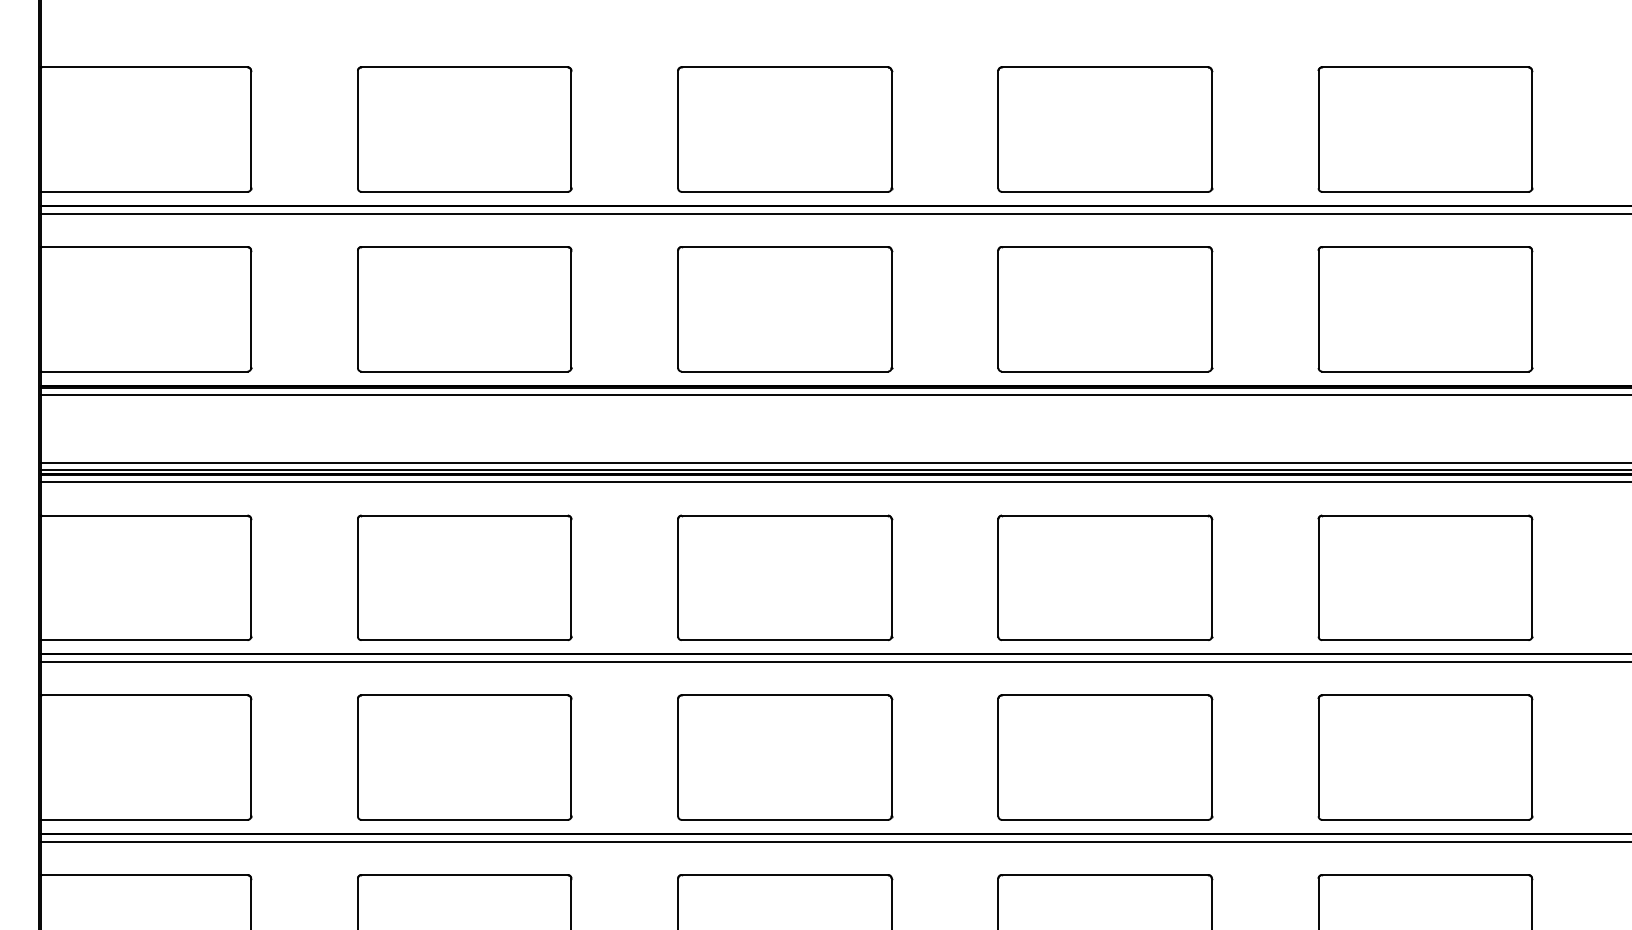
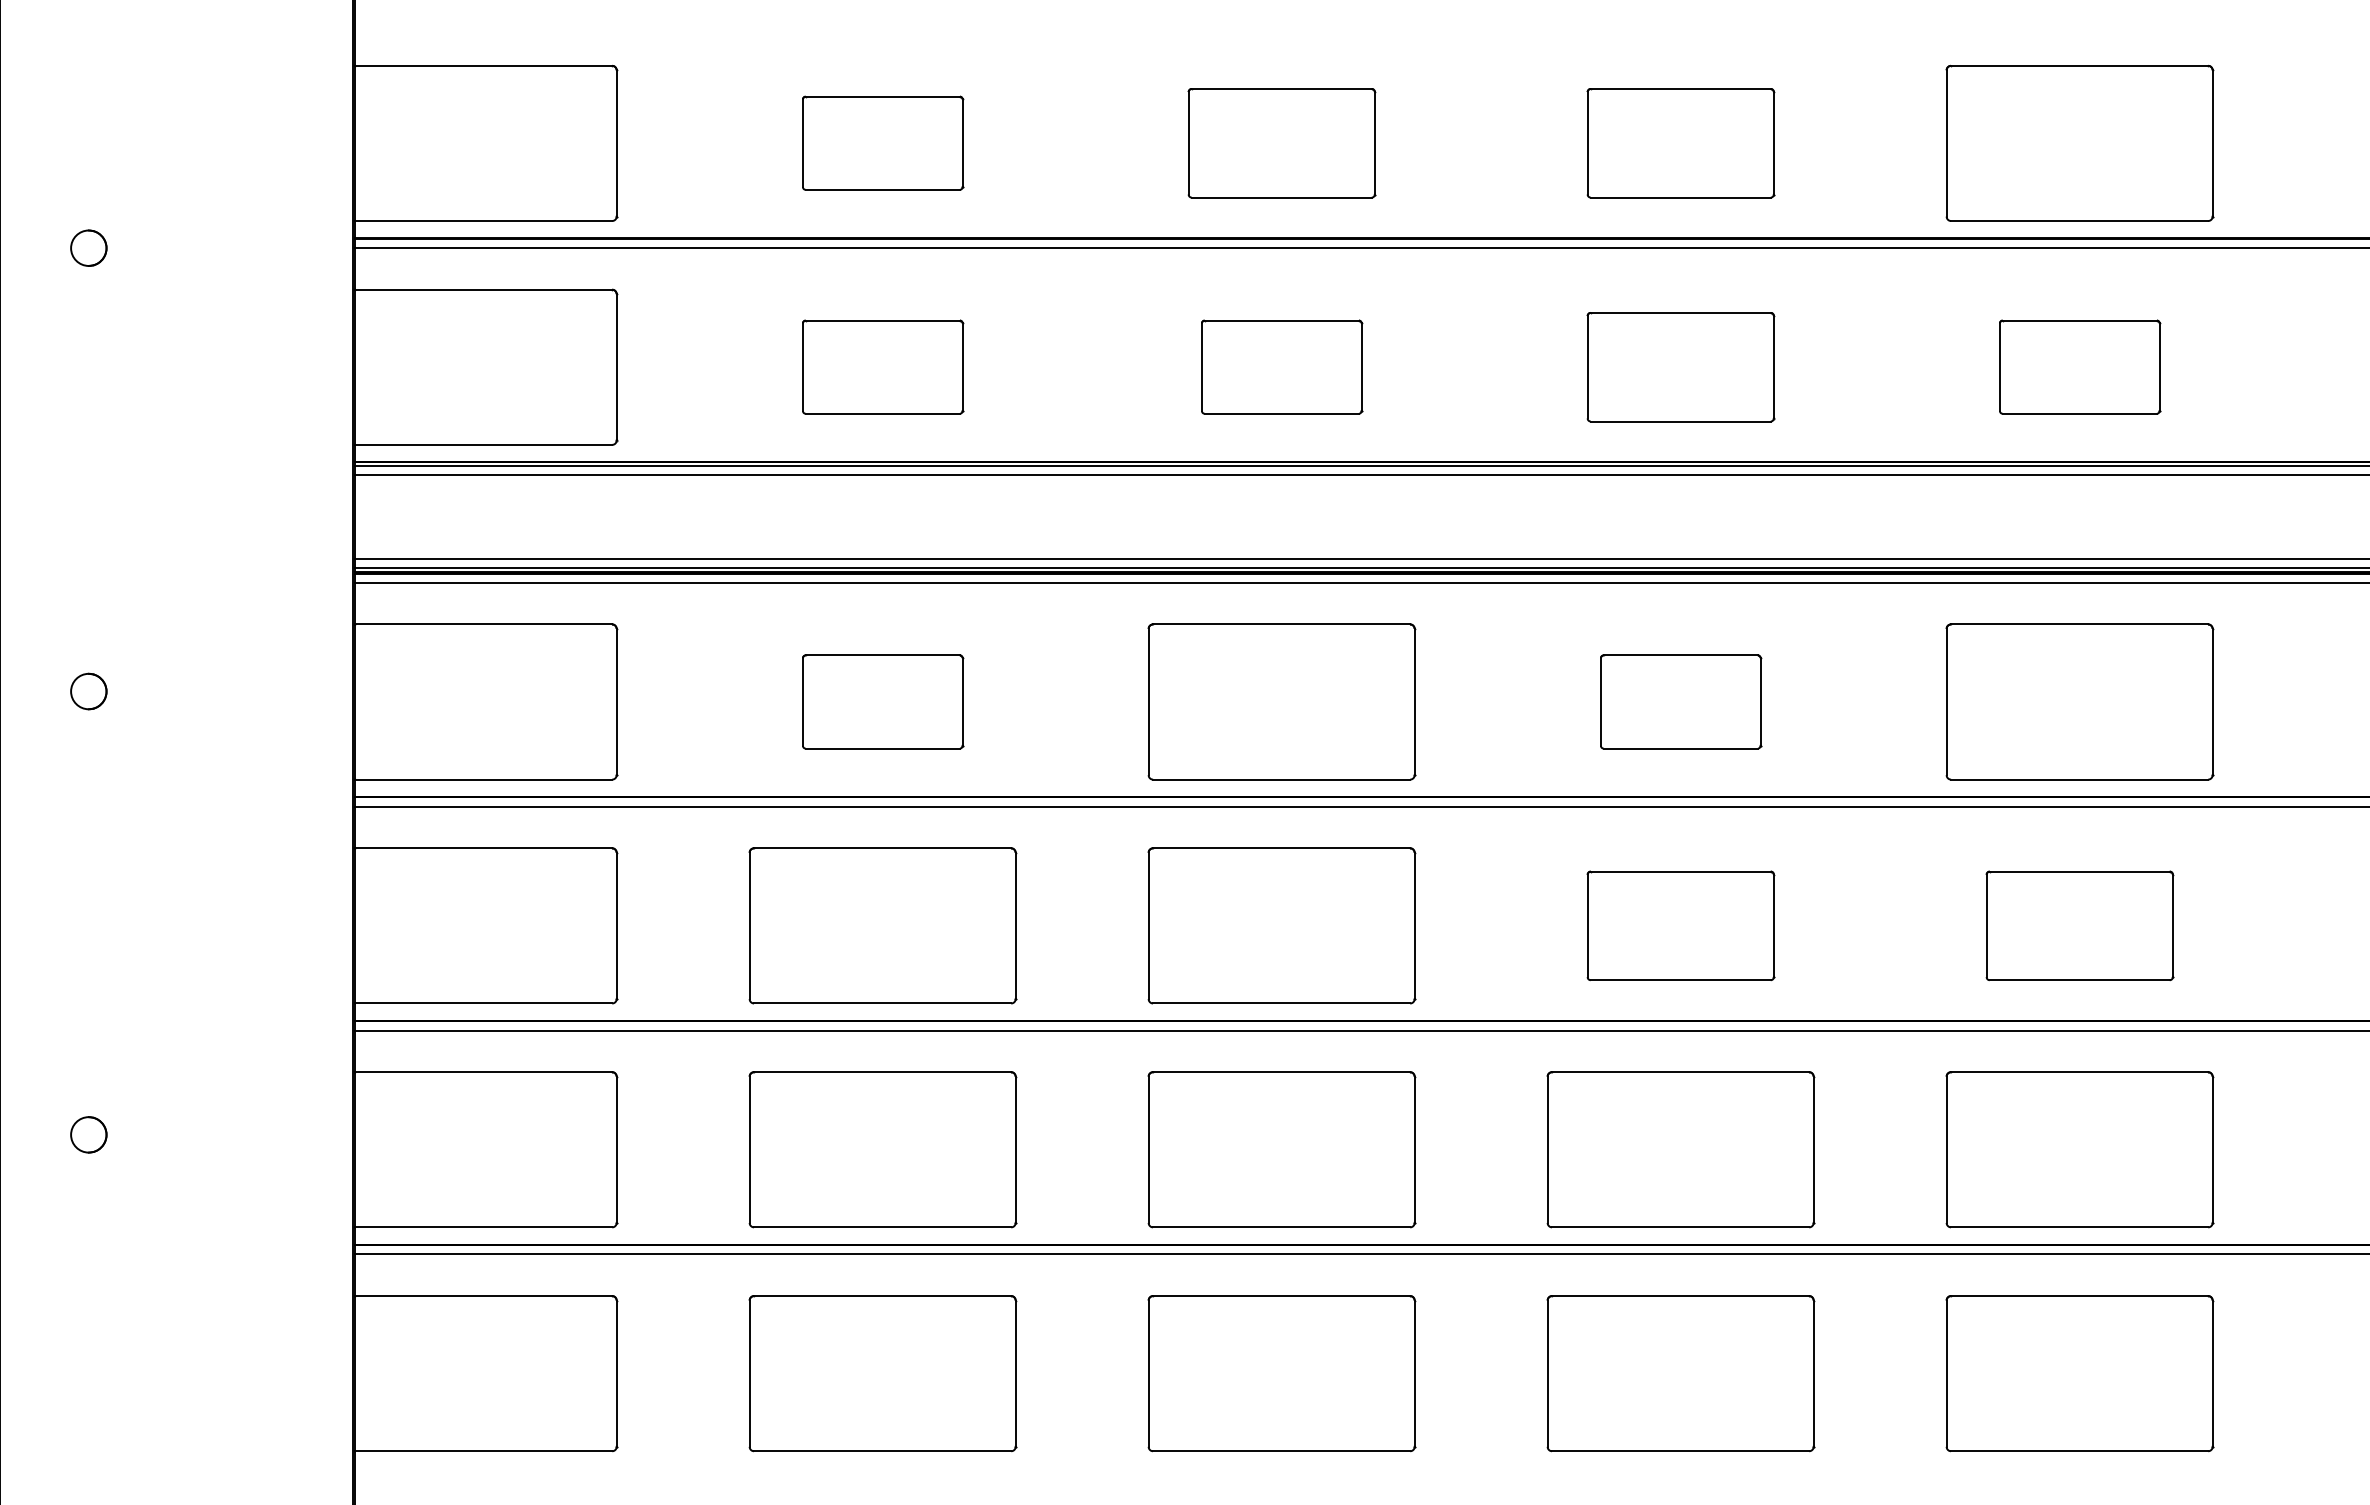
part: (464, 128) -> (882, 142), size x0.6
part: (784, 128) -> (1281, 142), size x0.7
part: (1105, 128) -> (1680, 142), size x0.7
part: (464, 308) -> (882, 366), size x0.6
part: (784, 308) -> (1281, 366), size x0.6
part: (1105, 308) -> (1680, 366), size x0.7
part: (1425, 308) -> (2079, 366), size x0.6
part: (464, 577) -> (882, 701), size x0.6
part: (1105, 577) -> (1680, 701), size x0.6
part: (1105, 757) -> (1680, 925), size x0.7
part: (1425, 757) -> (2079, 925), size x0.7

